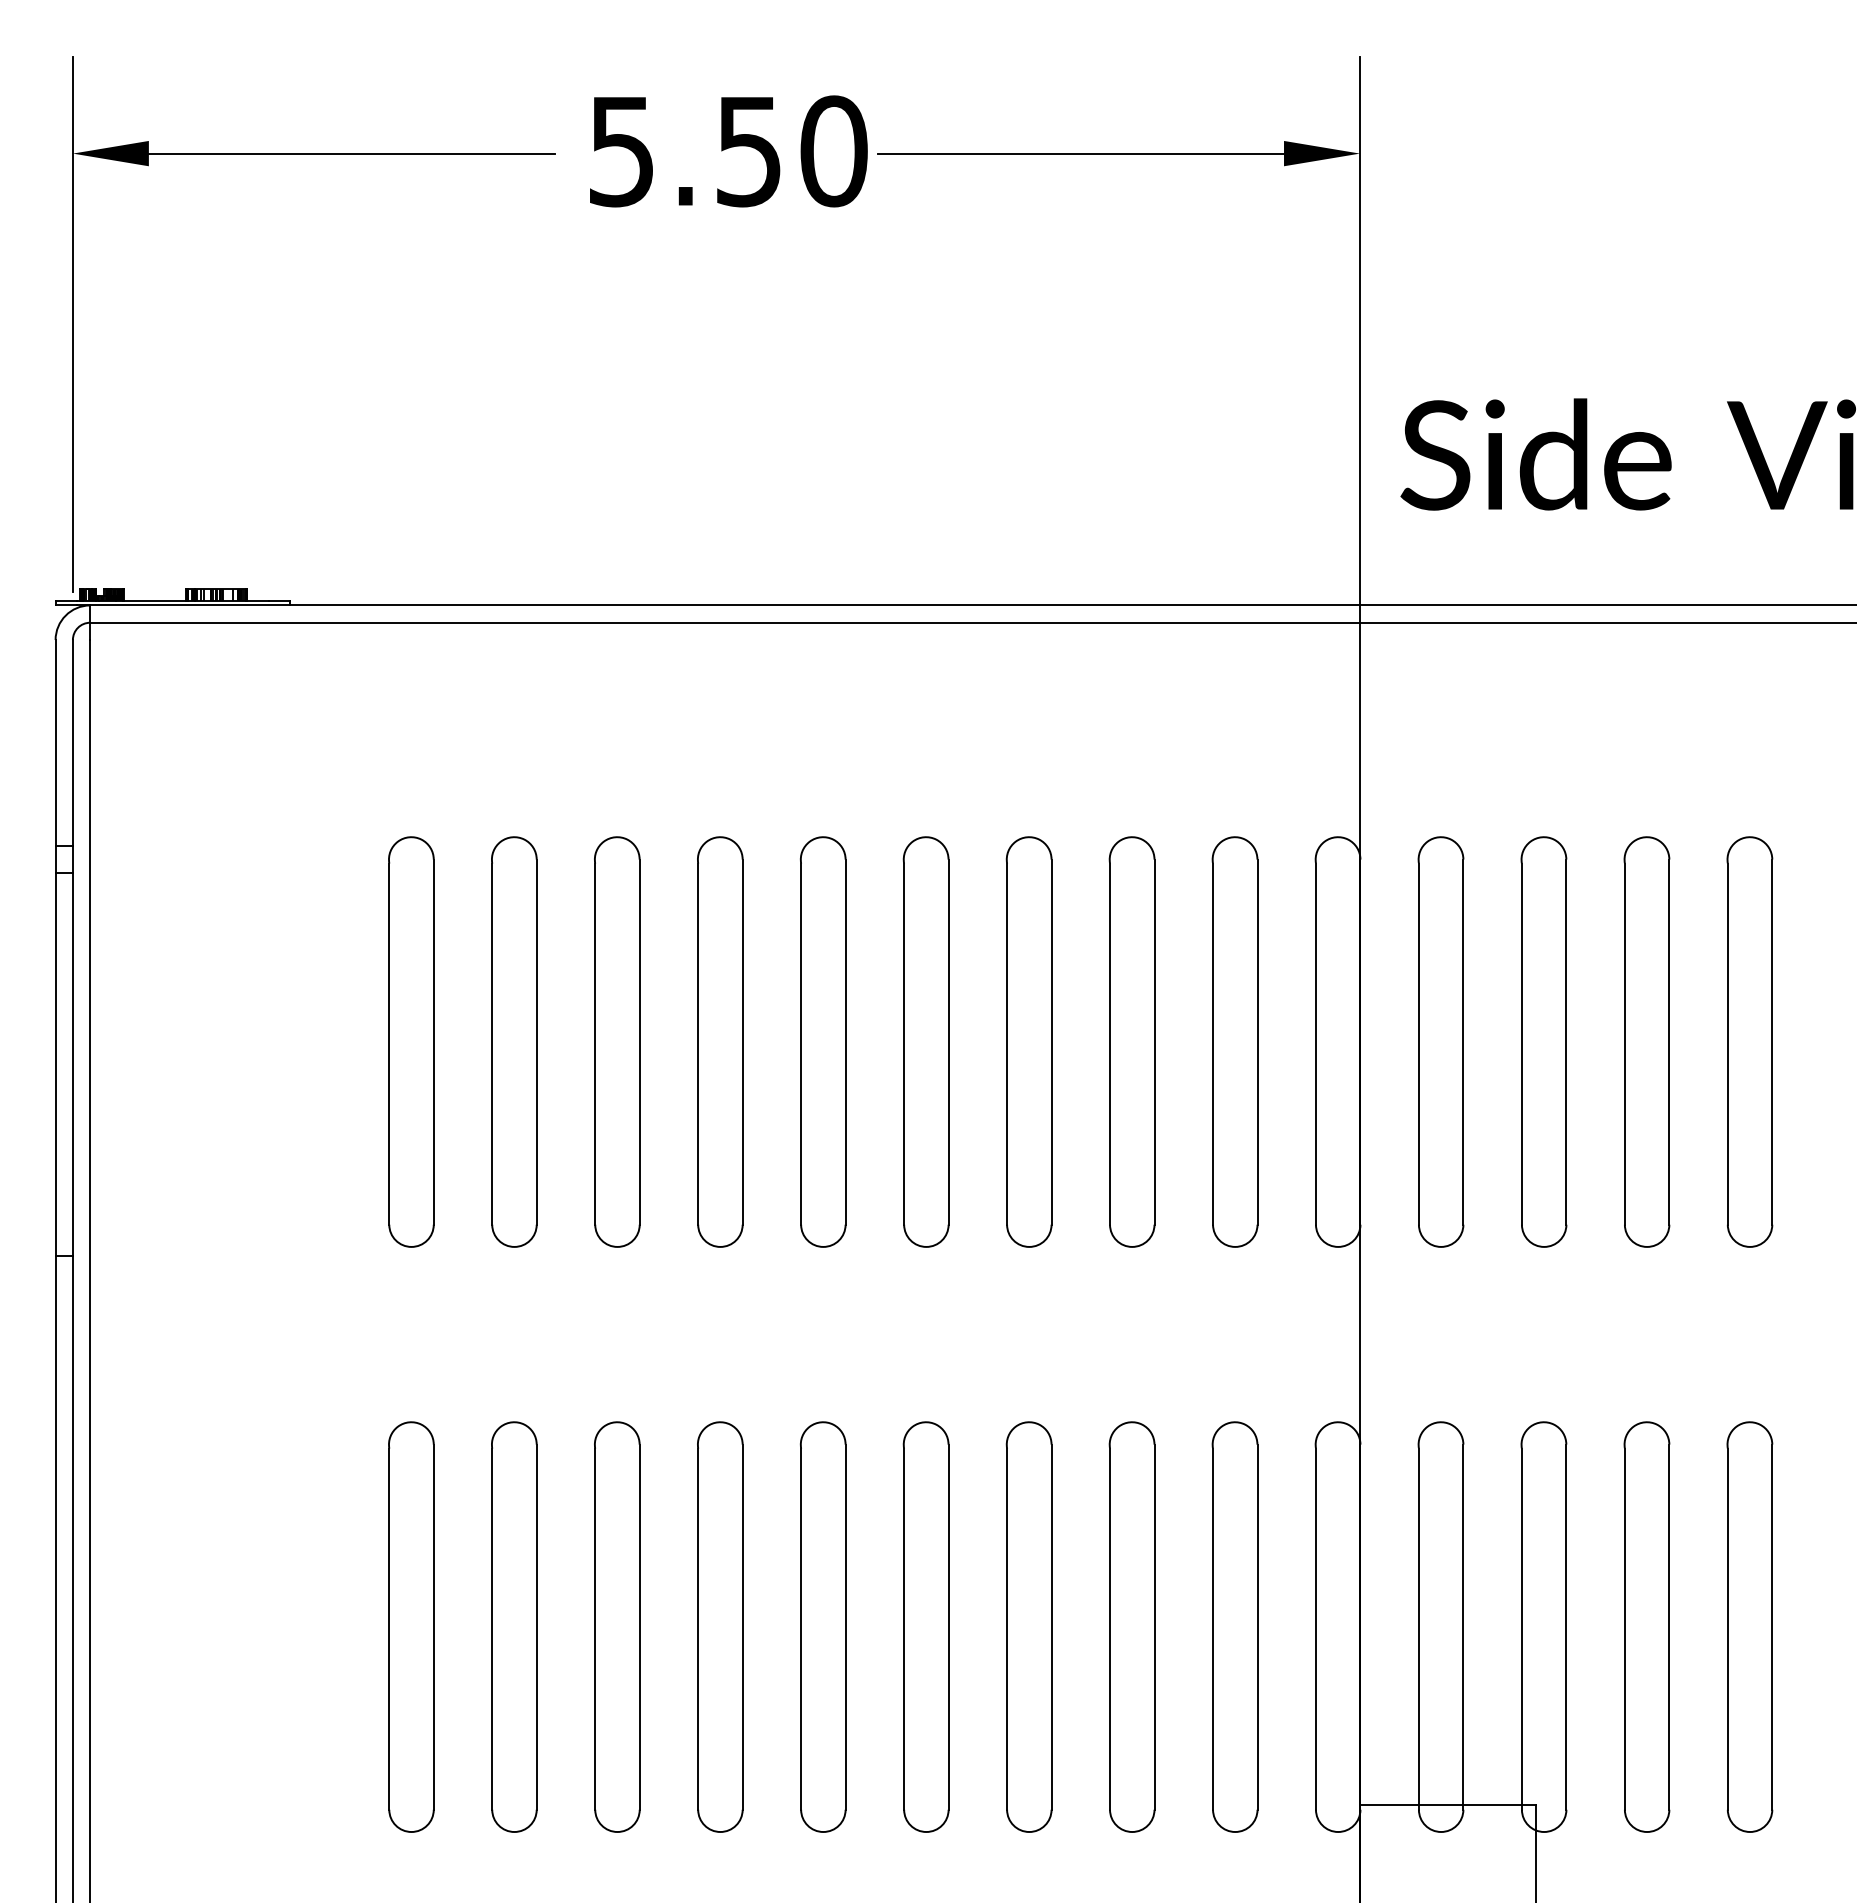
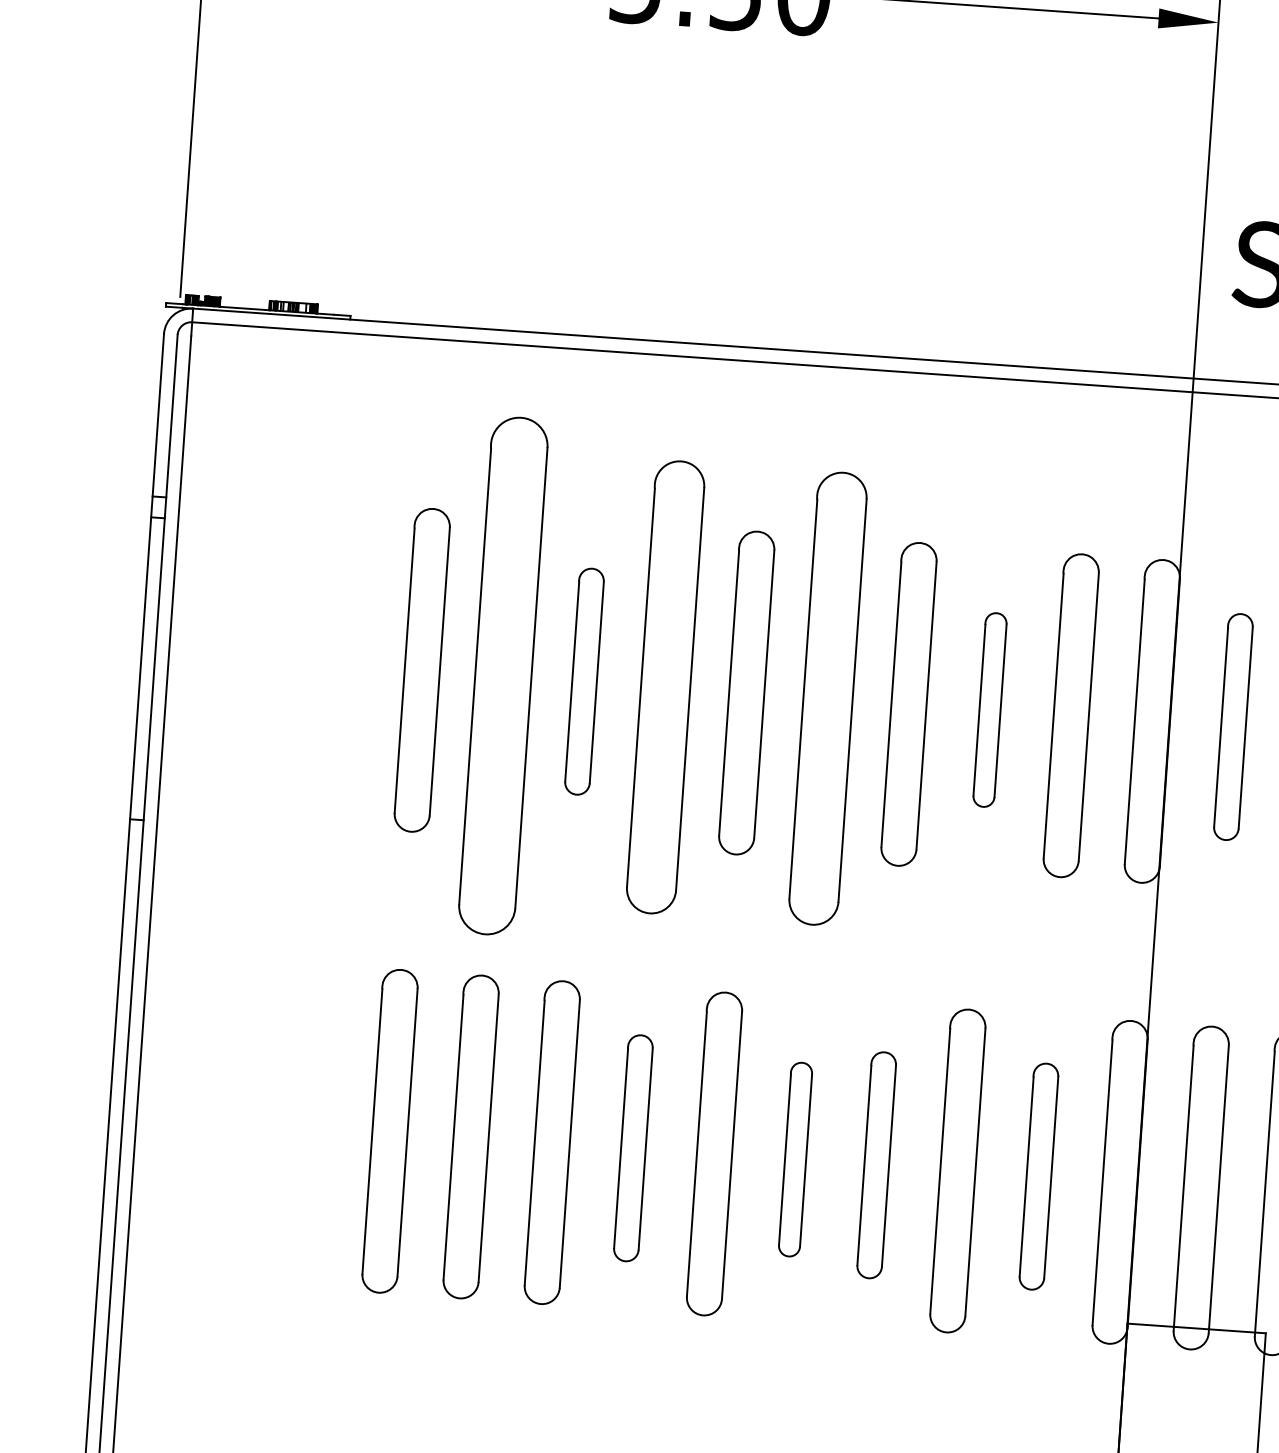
part: (514, 1041) -> (503, 675), size x1.6
part: (617, 1041) -> (584, 681), size x0.7
part: (720, 1041) -> (665, 686), size x1.4
part: (925, 1041) -> (827, 698), size x1.4
part: (1131, 1041) -> (989, 709), size x0.6
part: (1440, 1041) -> (1233, 726), size x0.7
part: (720, 1626) -> (633, 1147), size x0.7
part: (925, 1626) -> (795, 1159), size x0.6
part: (1028, 1626) -> (876, 1164), size x0.7
part: (1234, 1626) -> (1038, 1176), size x0.7

